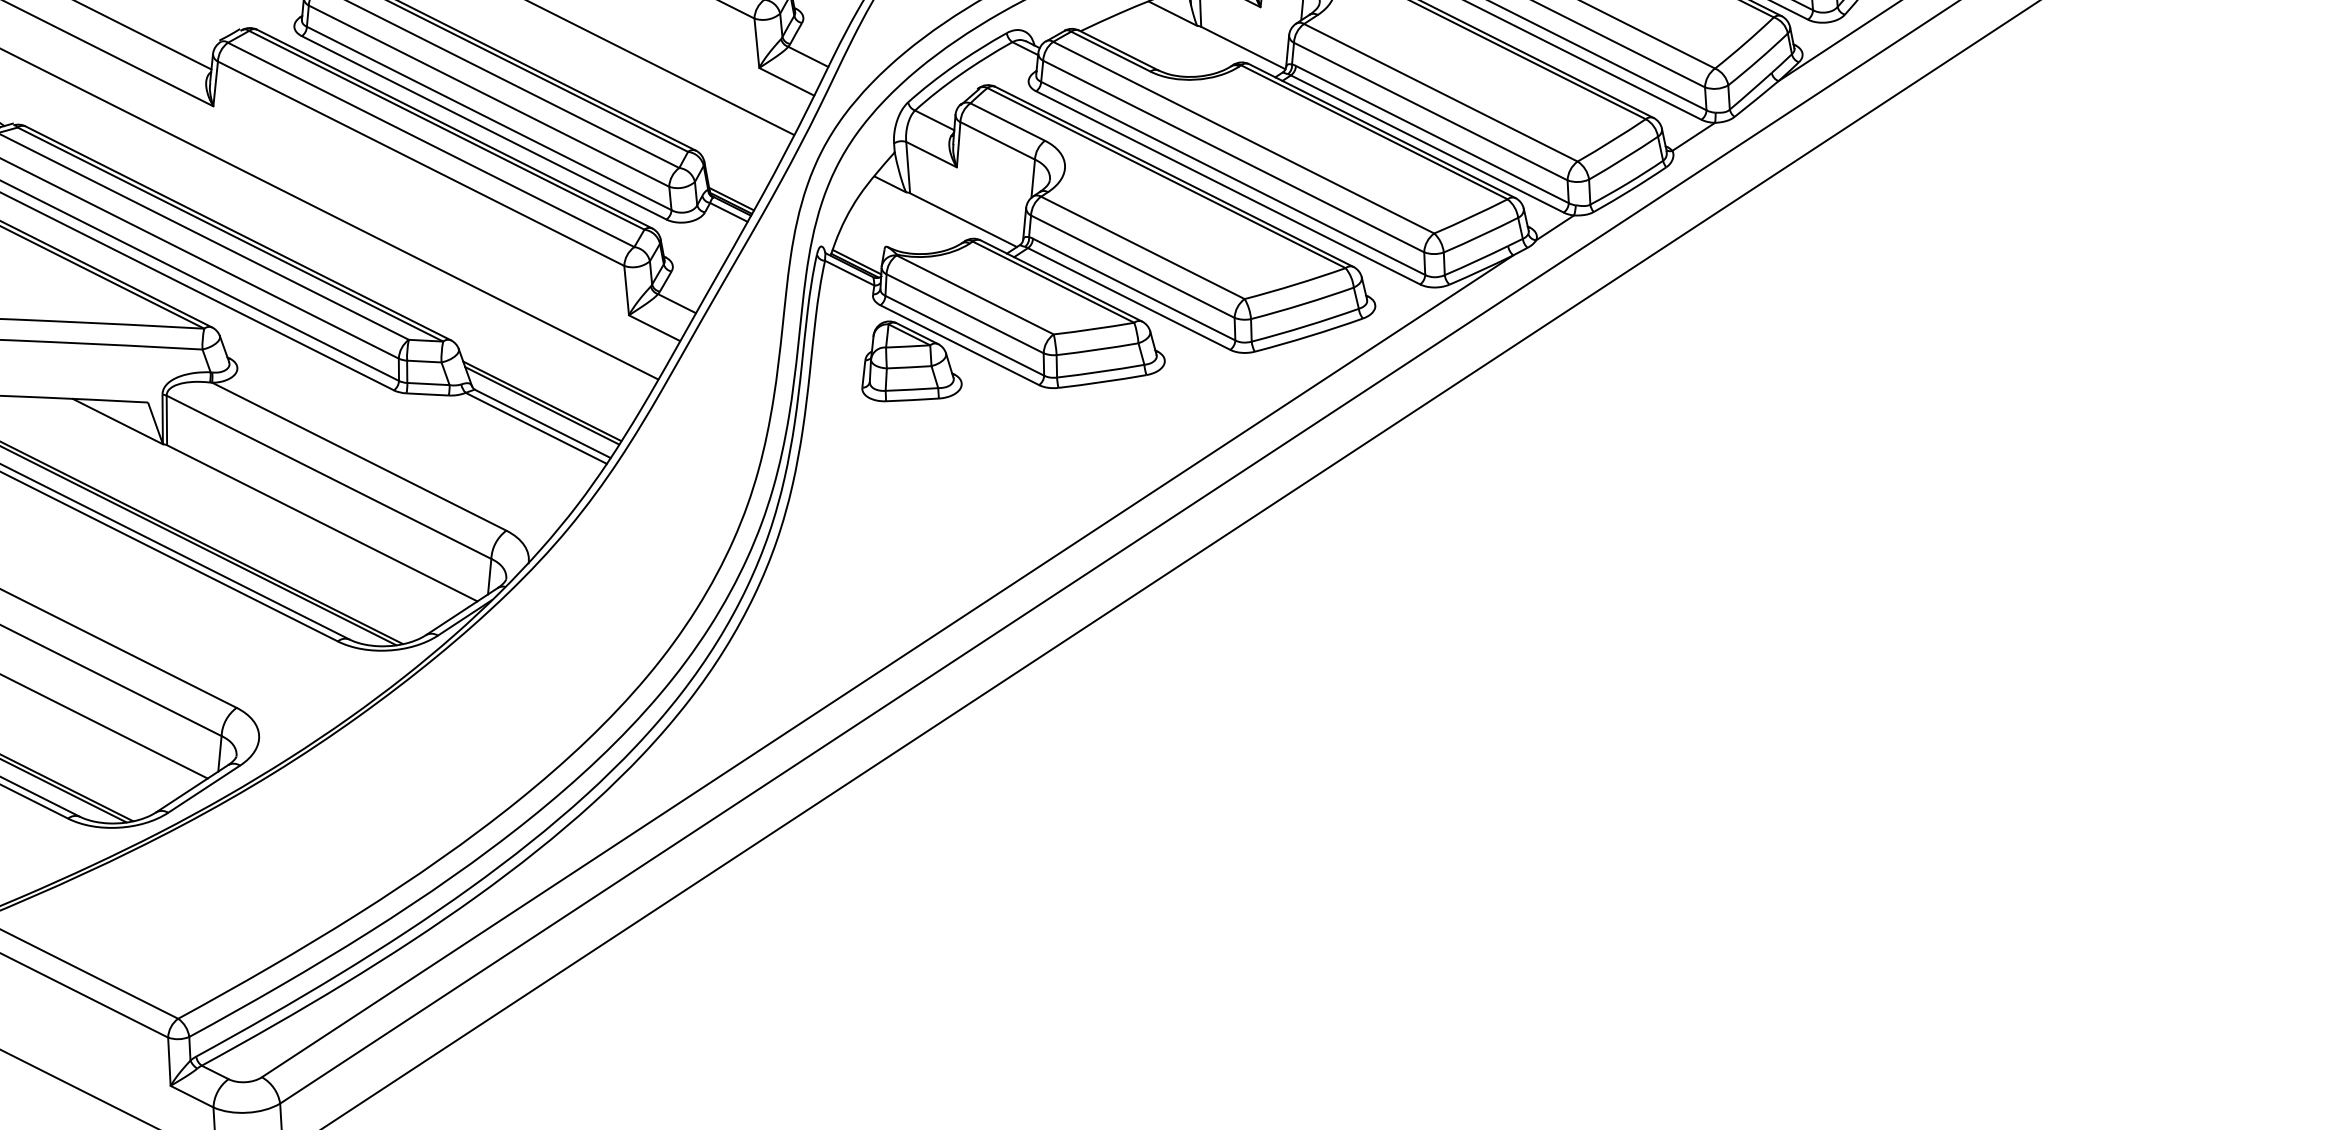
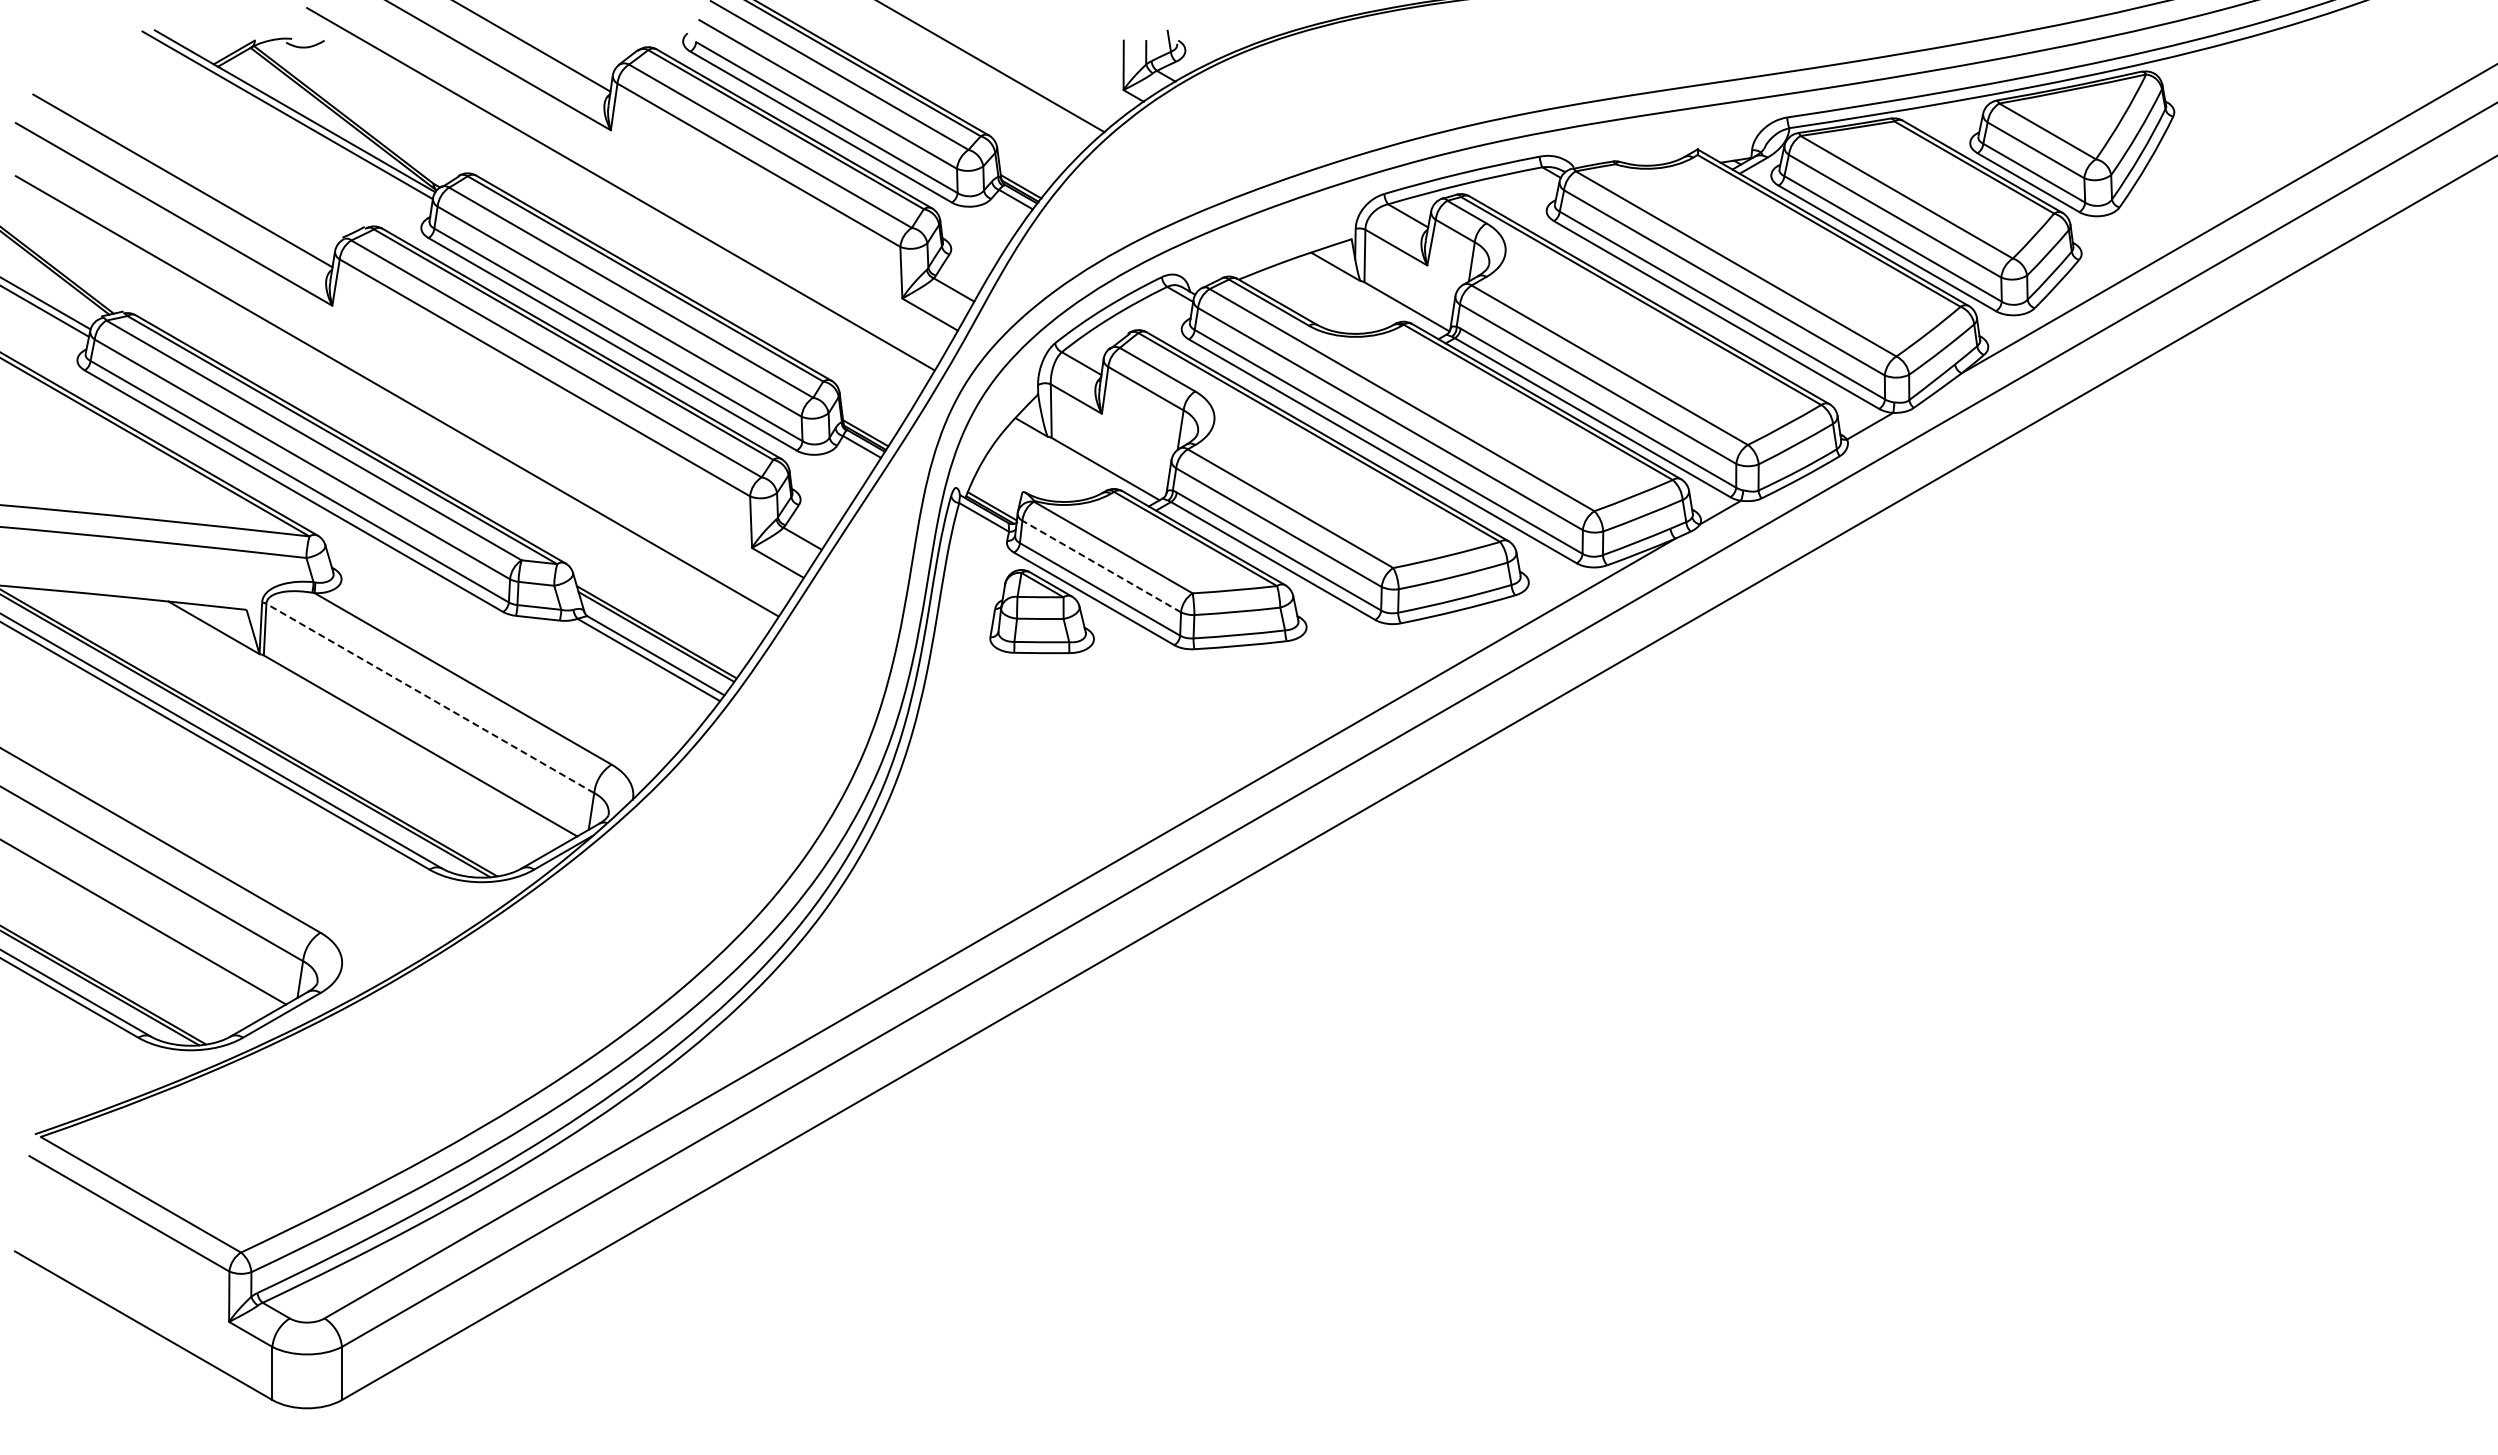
line: (964, 313) -> (1101, 566), solid -> dashed
line: (328, 477) -> (429, 698), solid -> dashed

